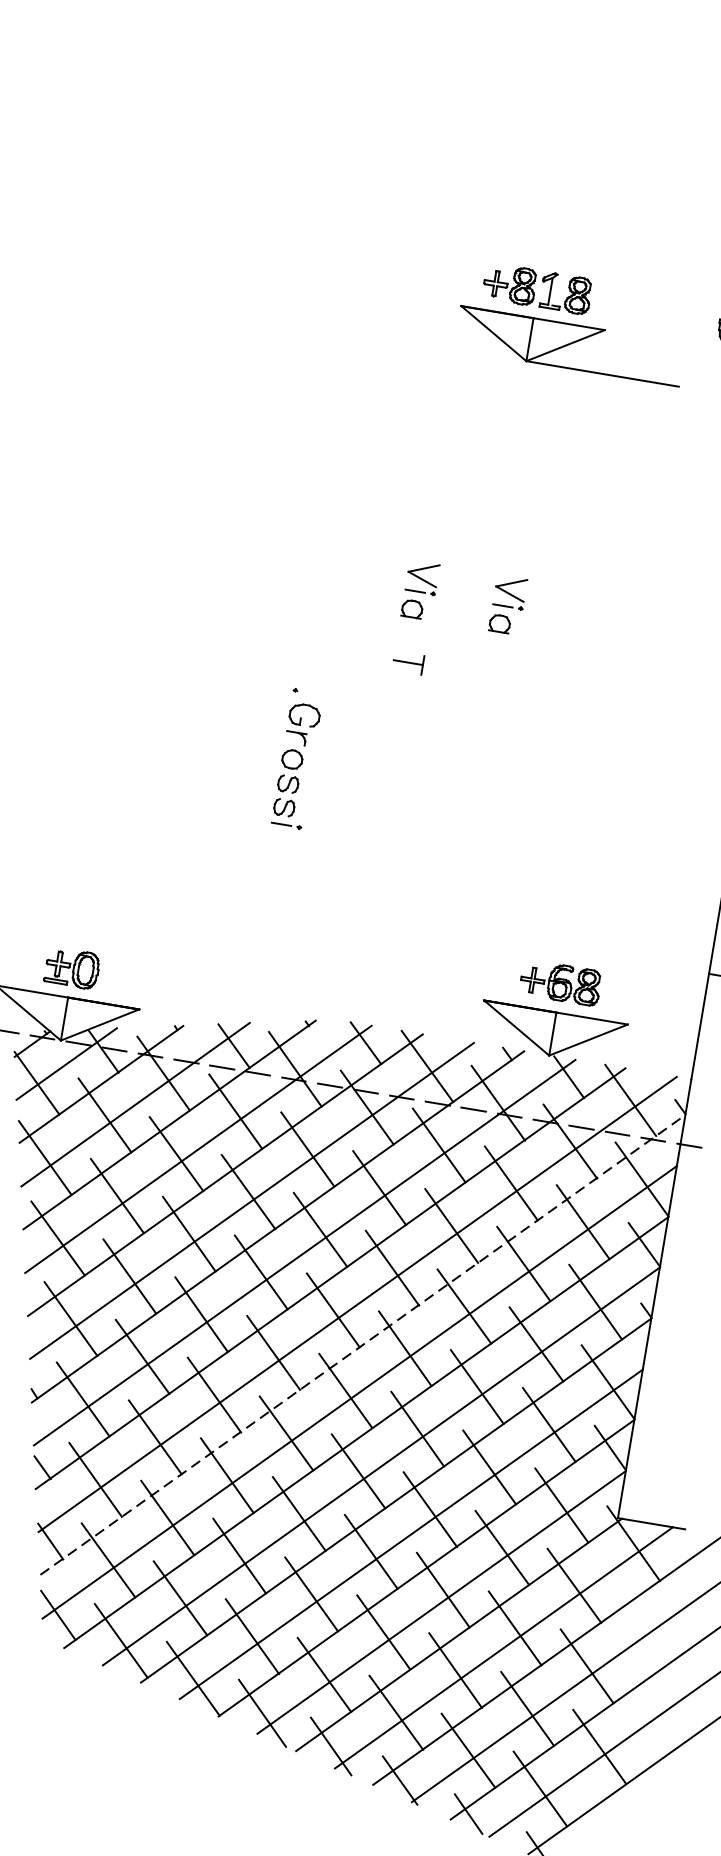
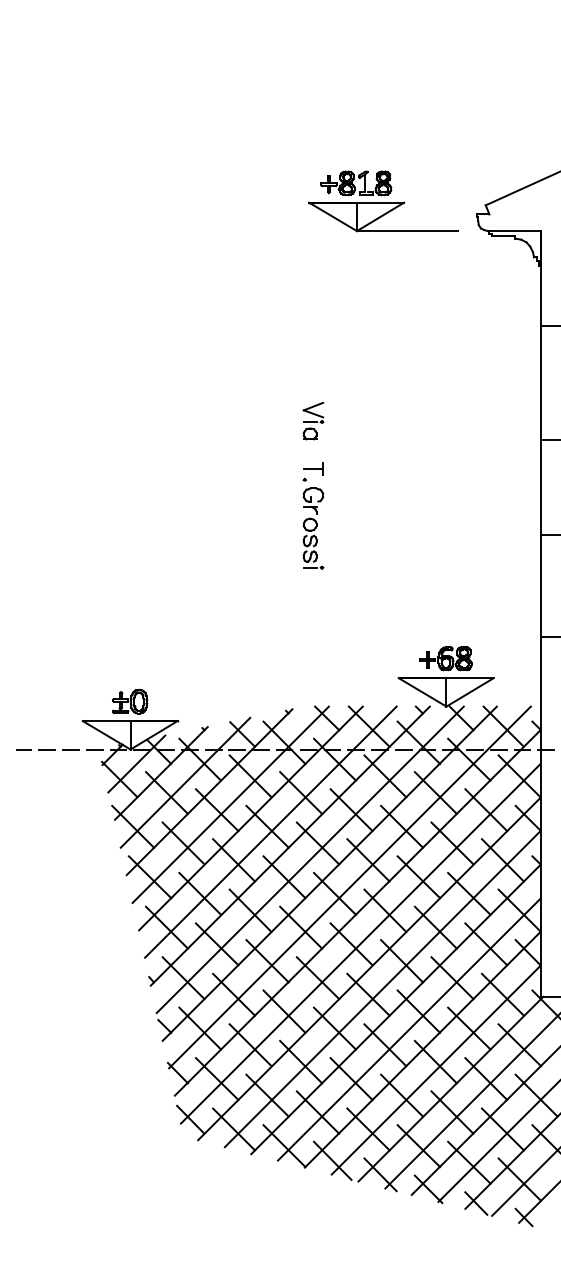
part: (573, 323) -> (383, 201), moved
part: (508, 604) -> (371, 420), removed
part: (297, 758) -> (313, 523), moved
line: (364, 1344) -> (358, 912), dashed -> solid

